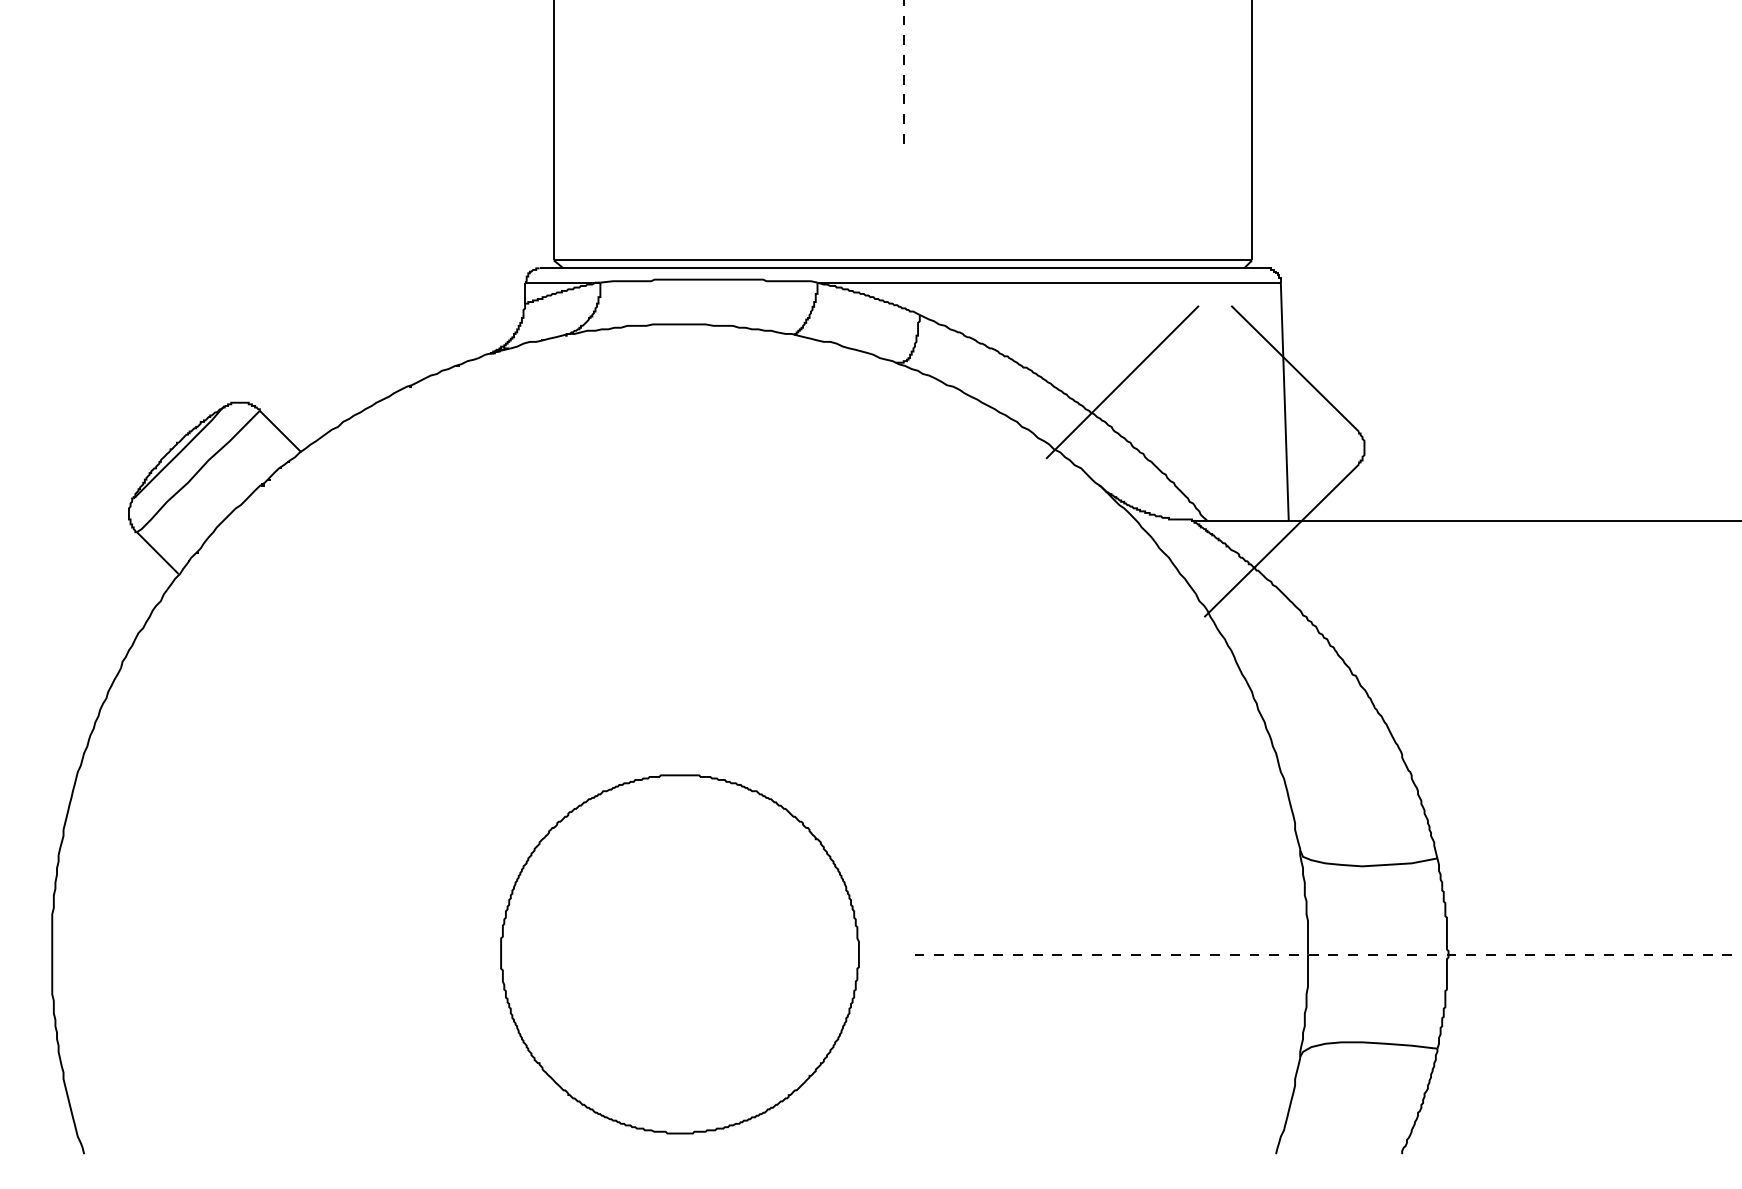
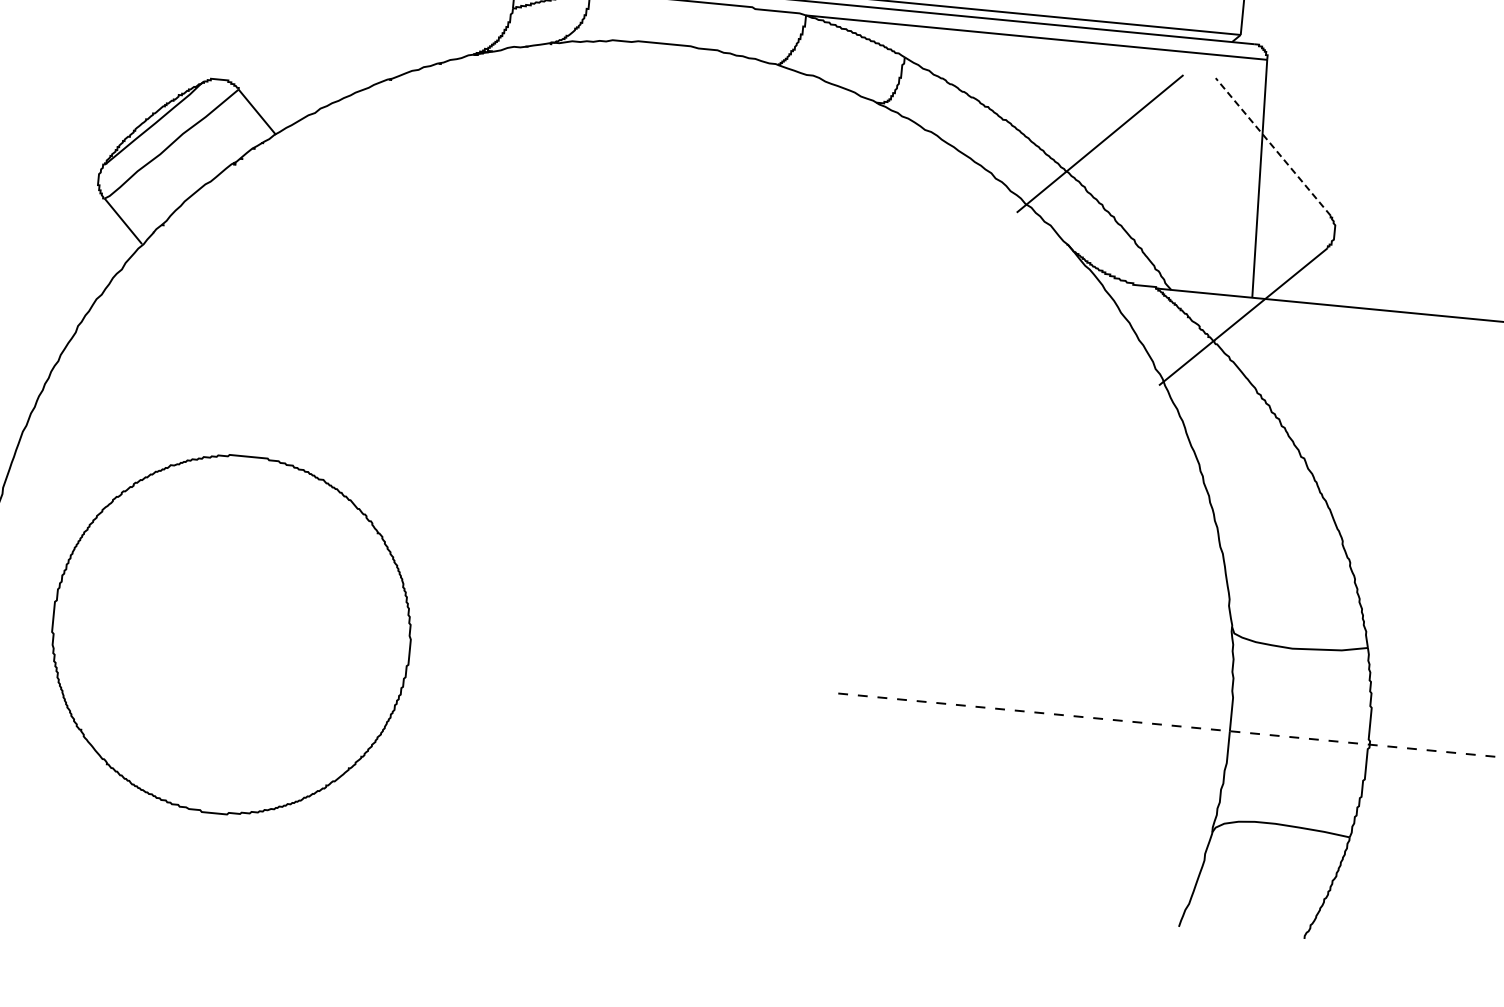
line: (1295, 368) -> (1273, 146), solid -> dashed
part: (679, 954) -> (231, 635), moved

